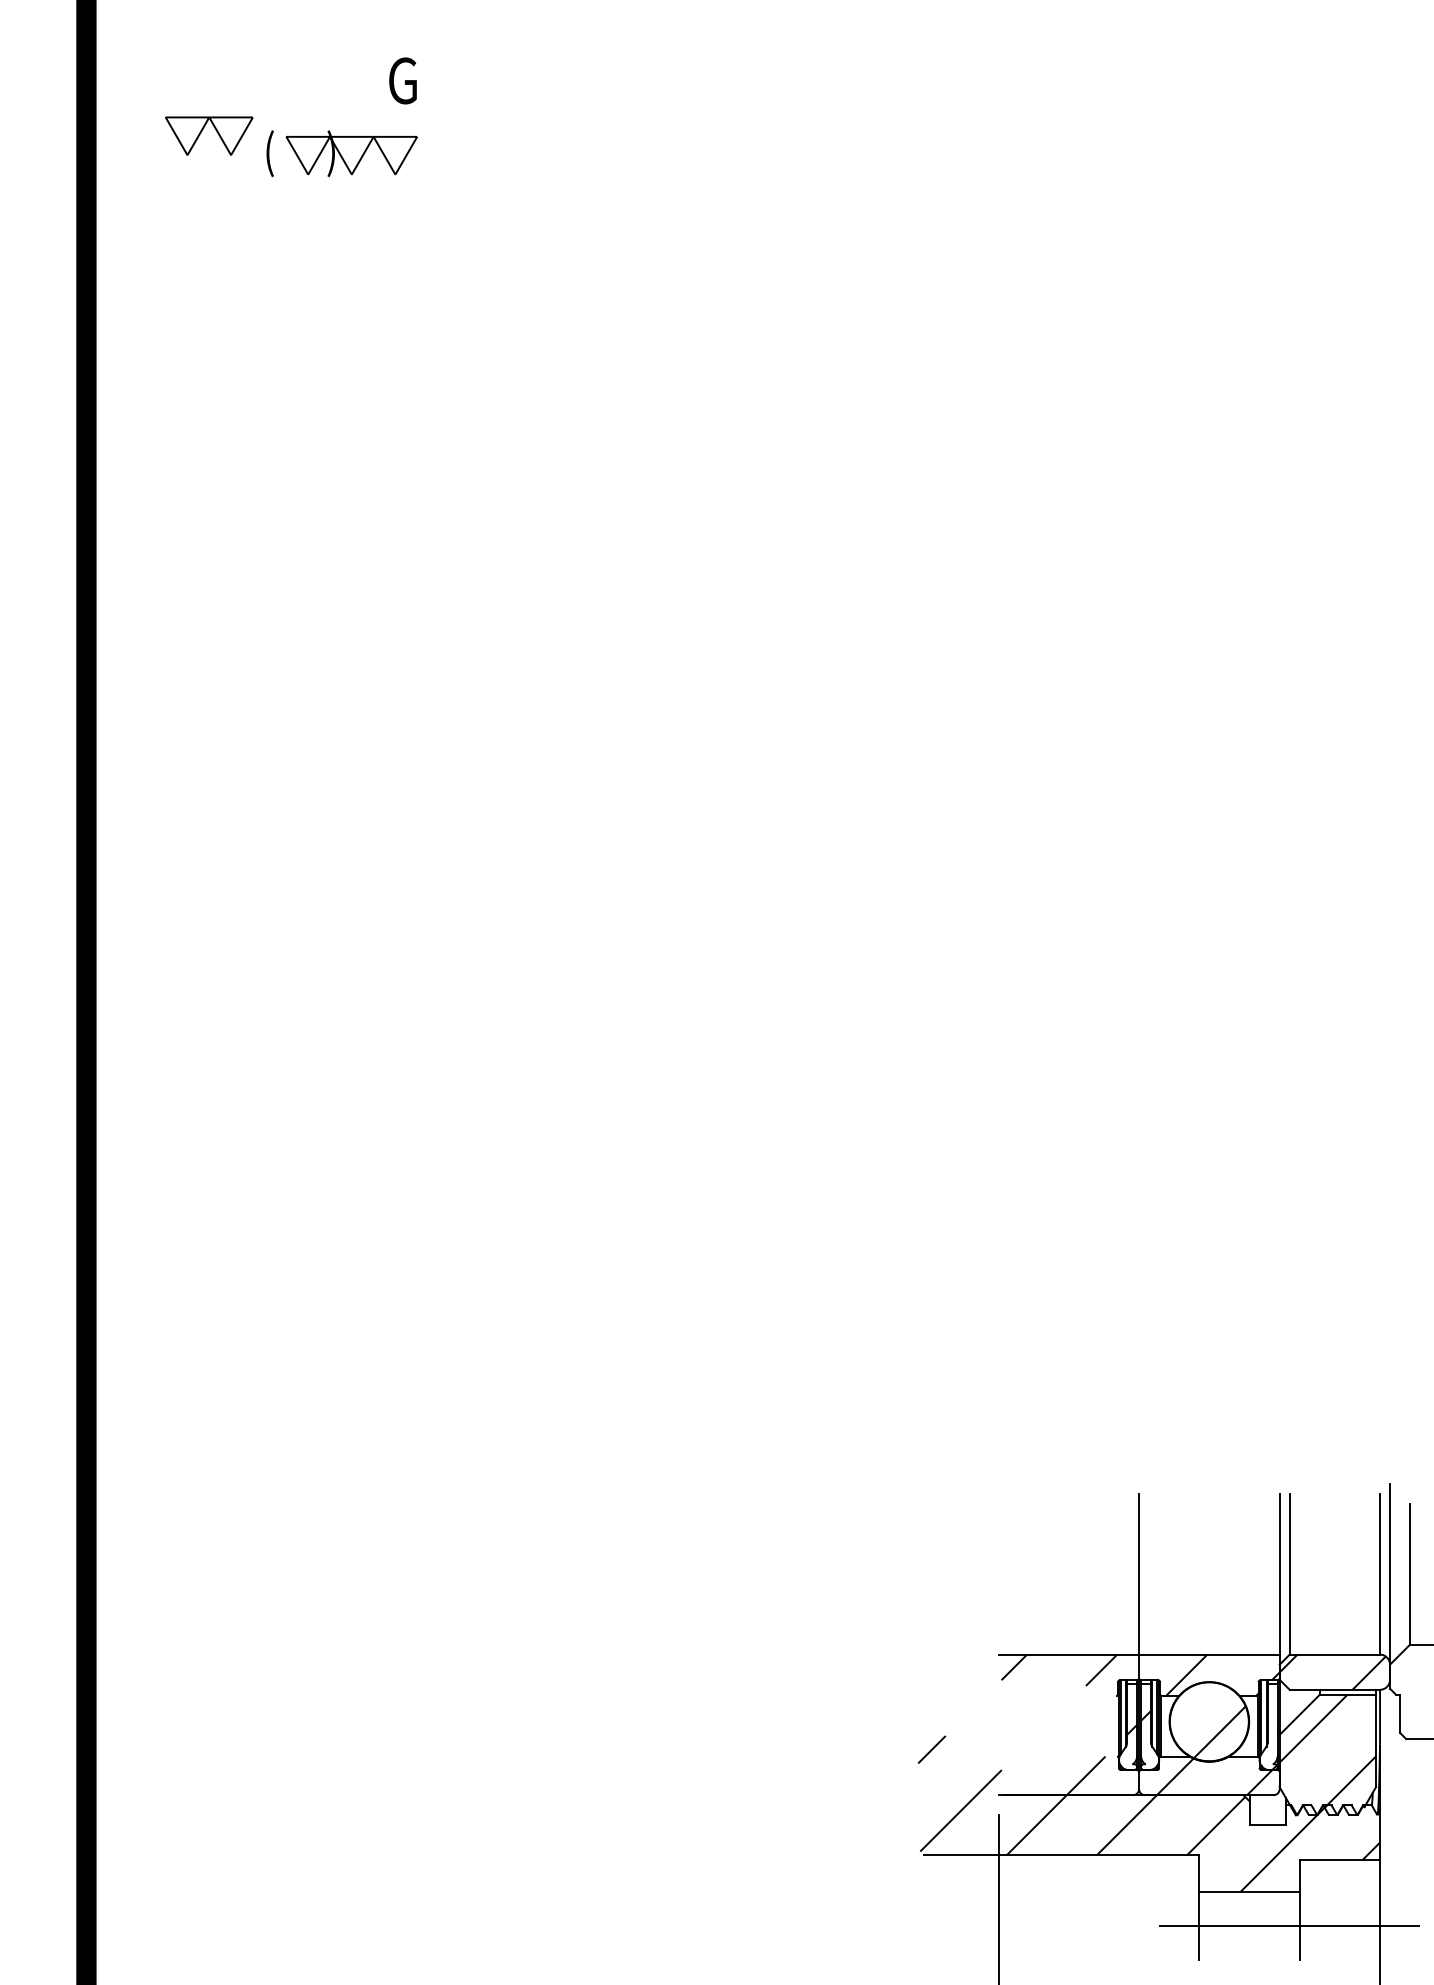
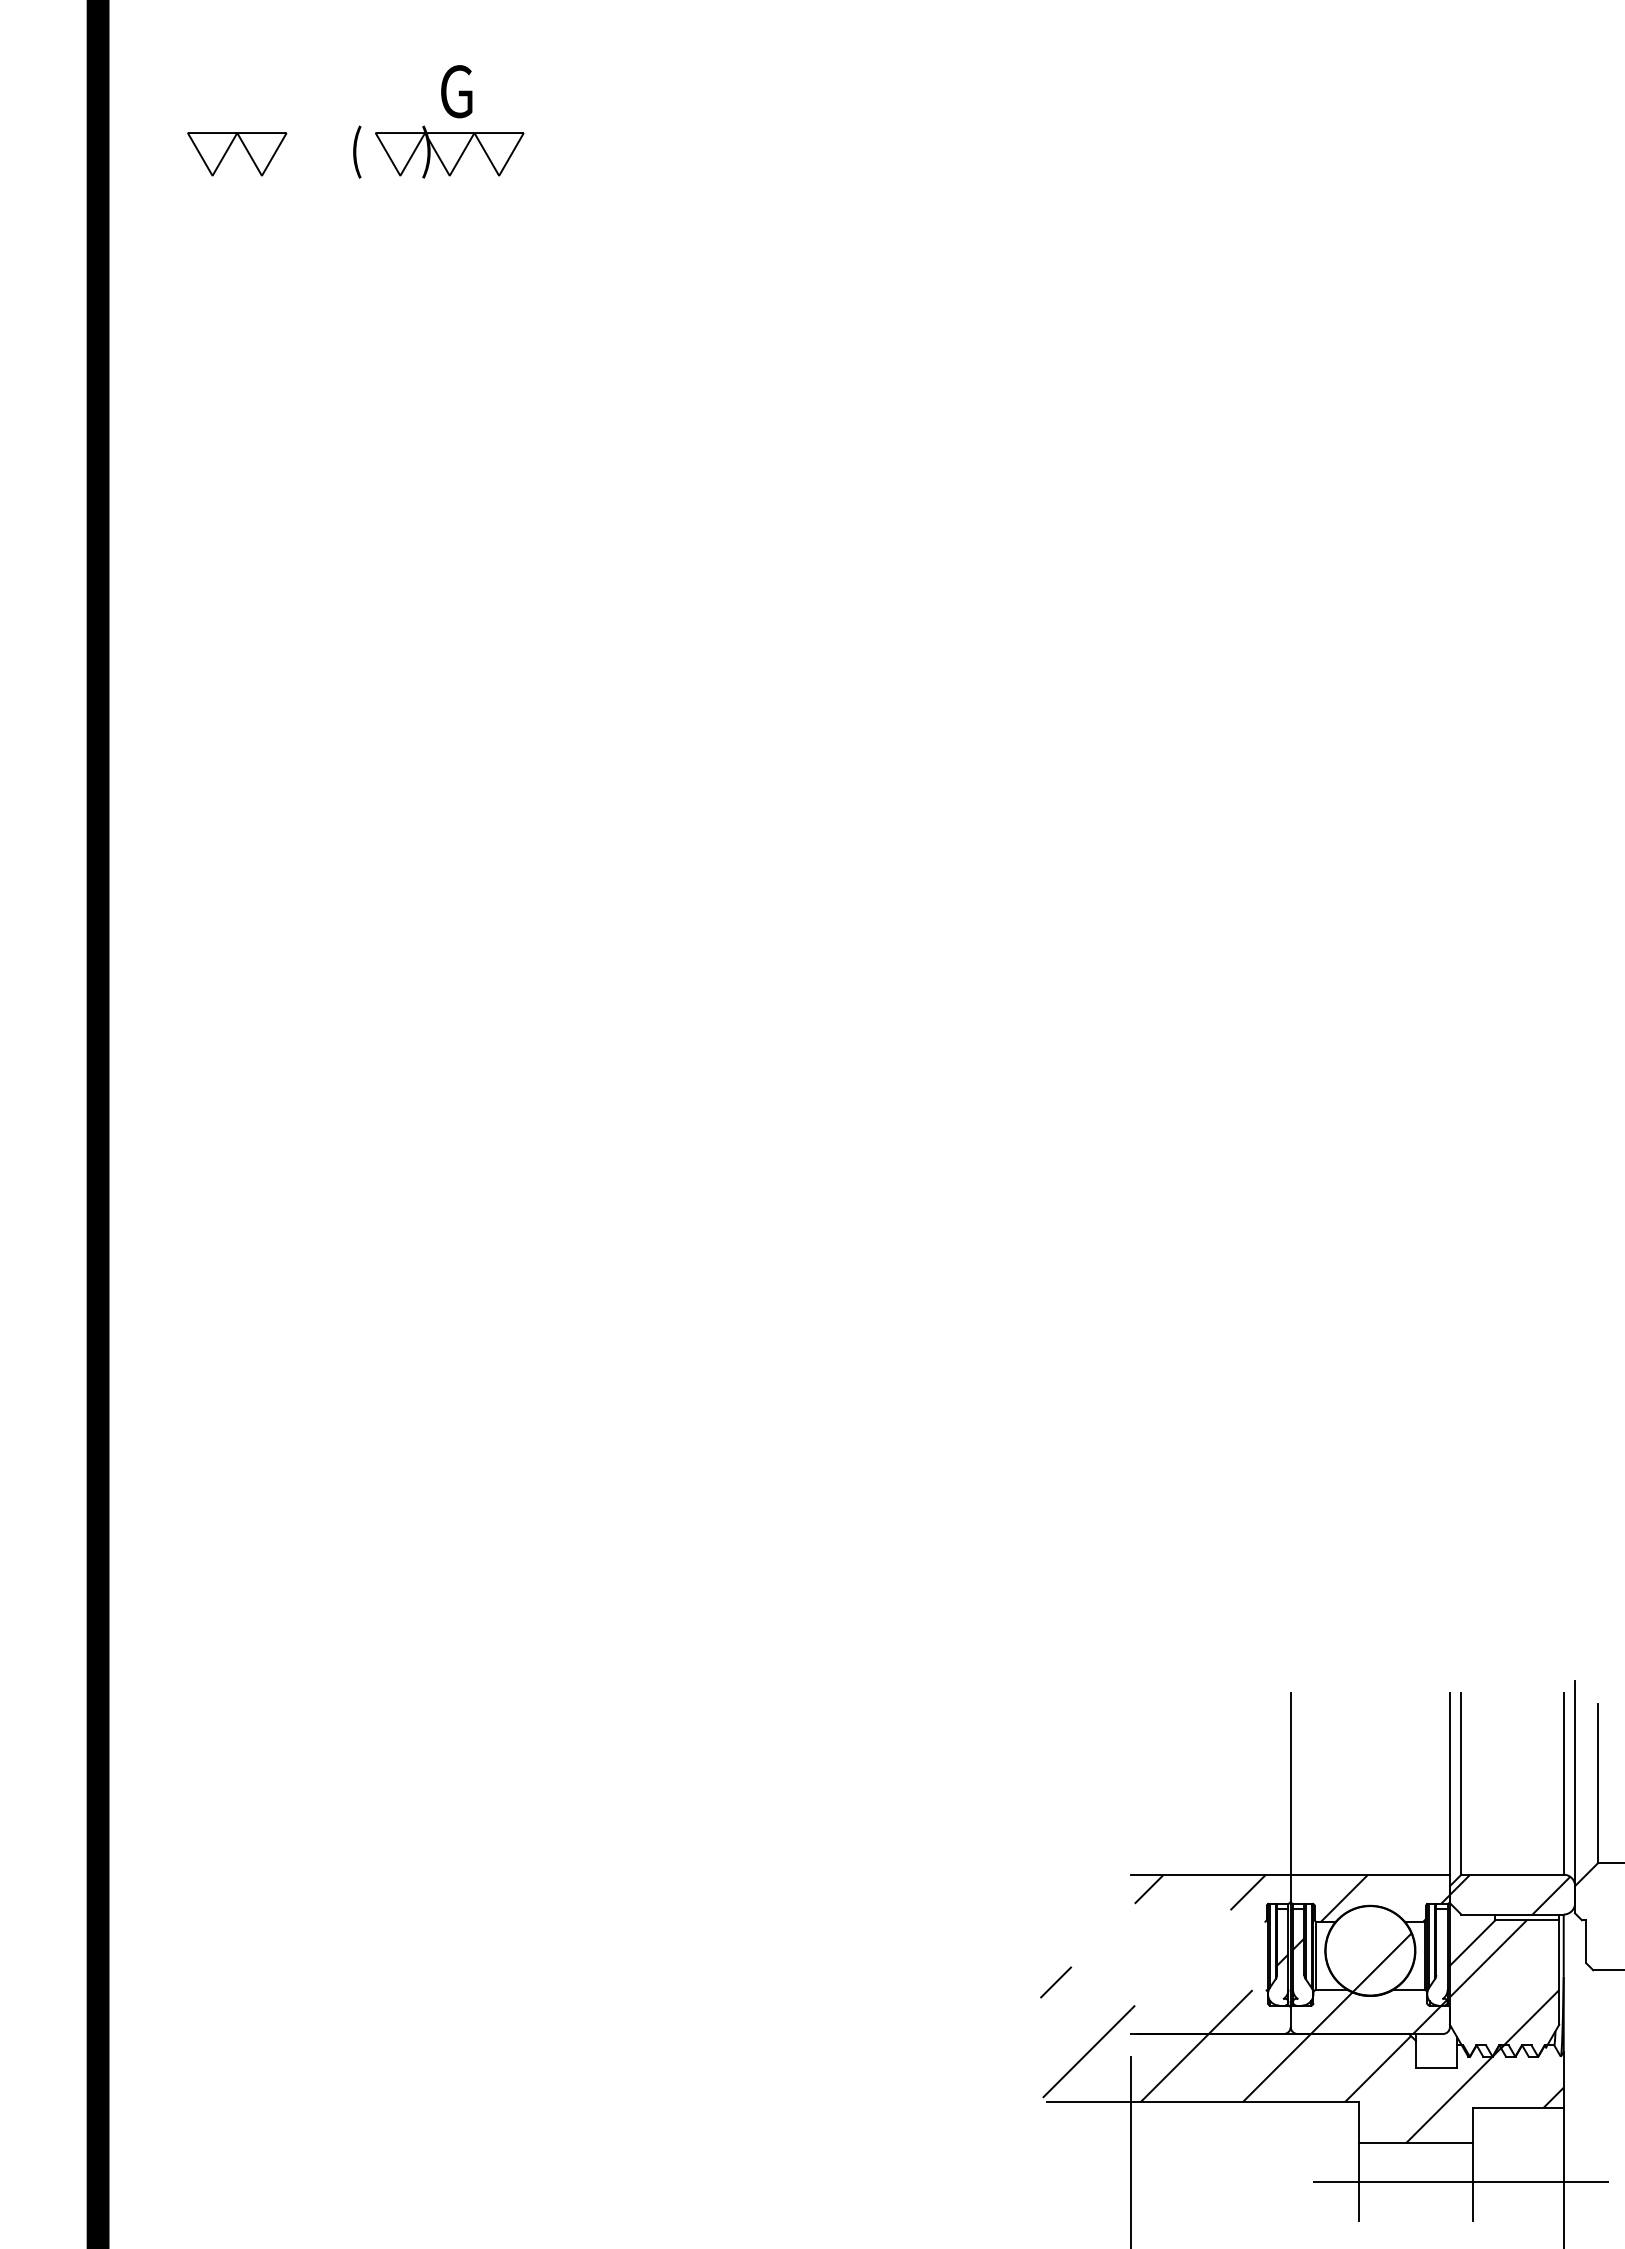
part: (341, 153) -> (438, 151), moved

